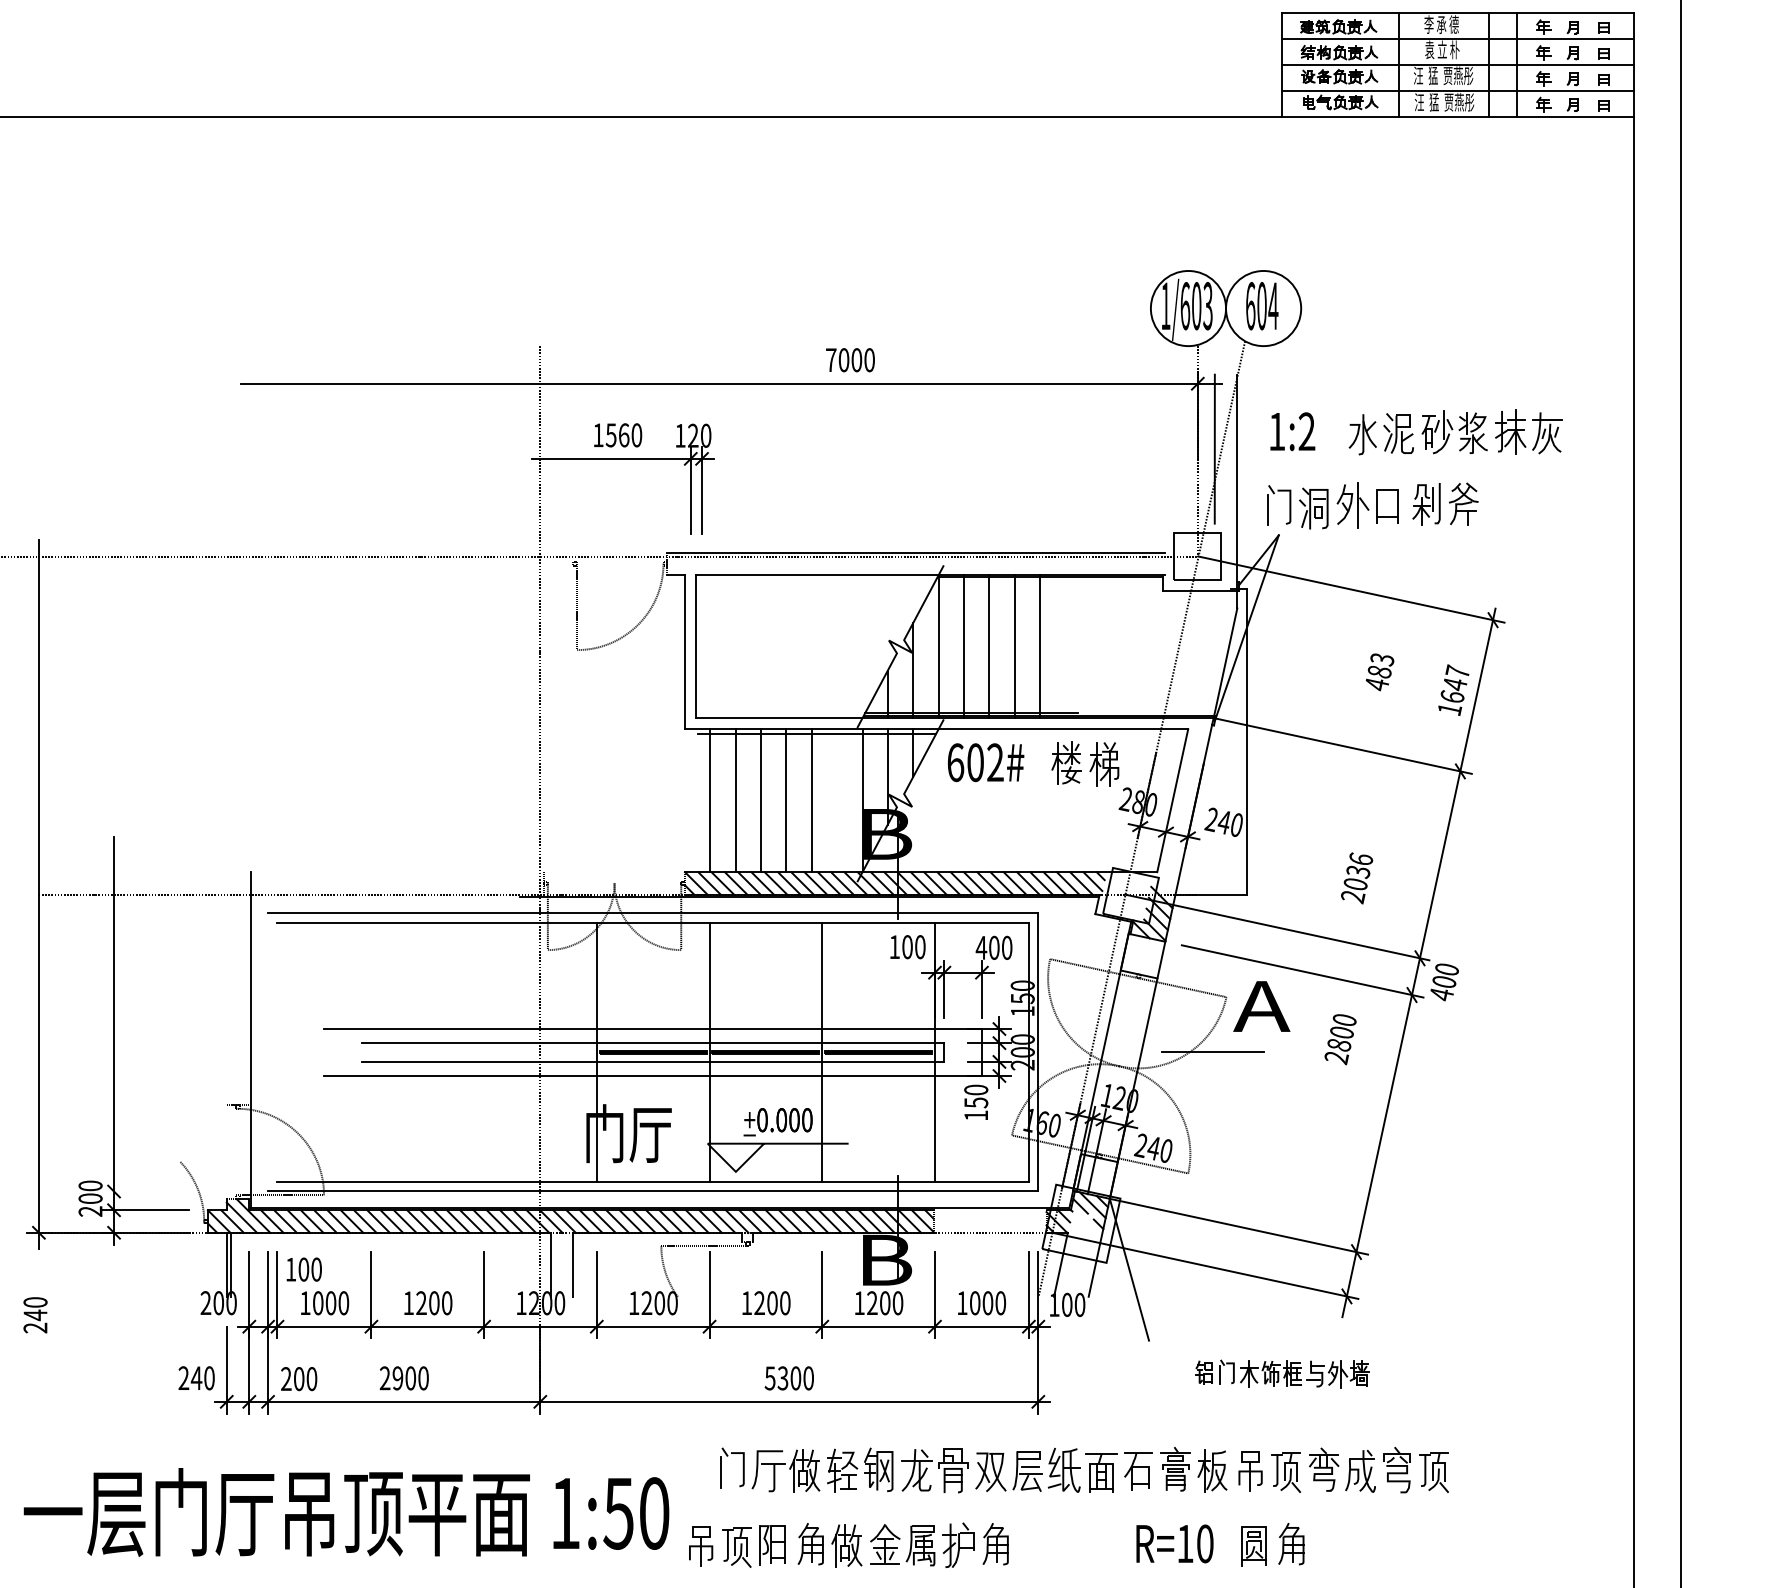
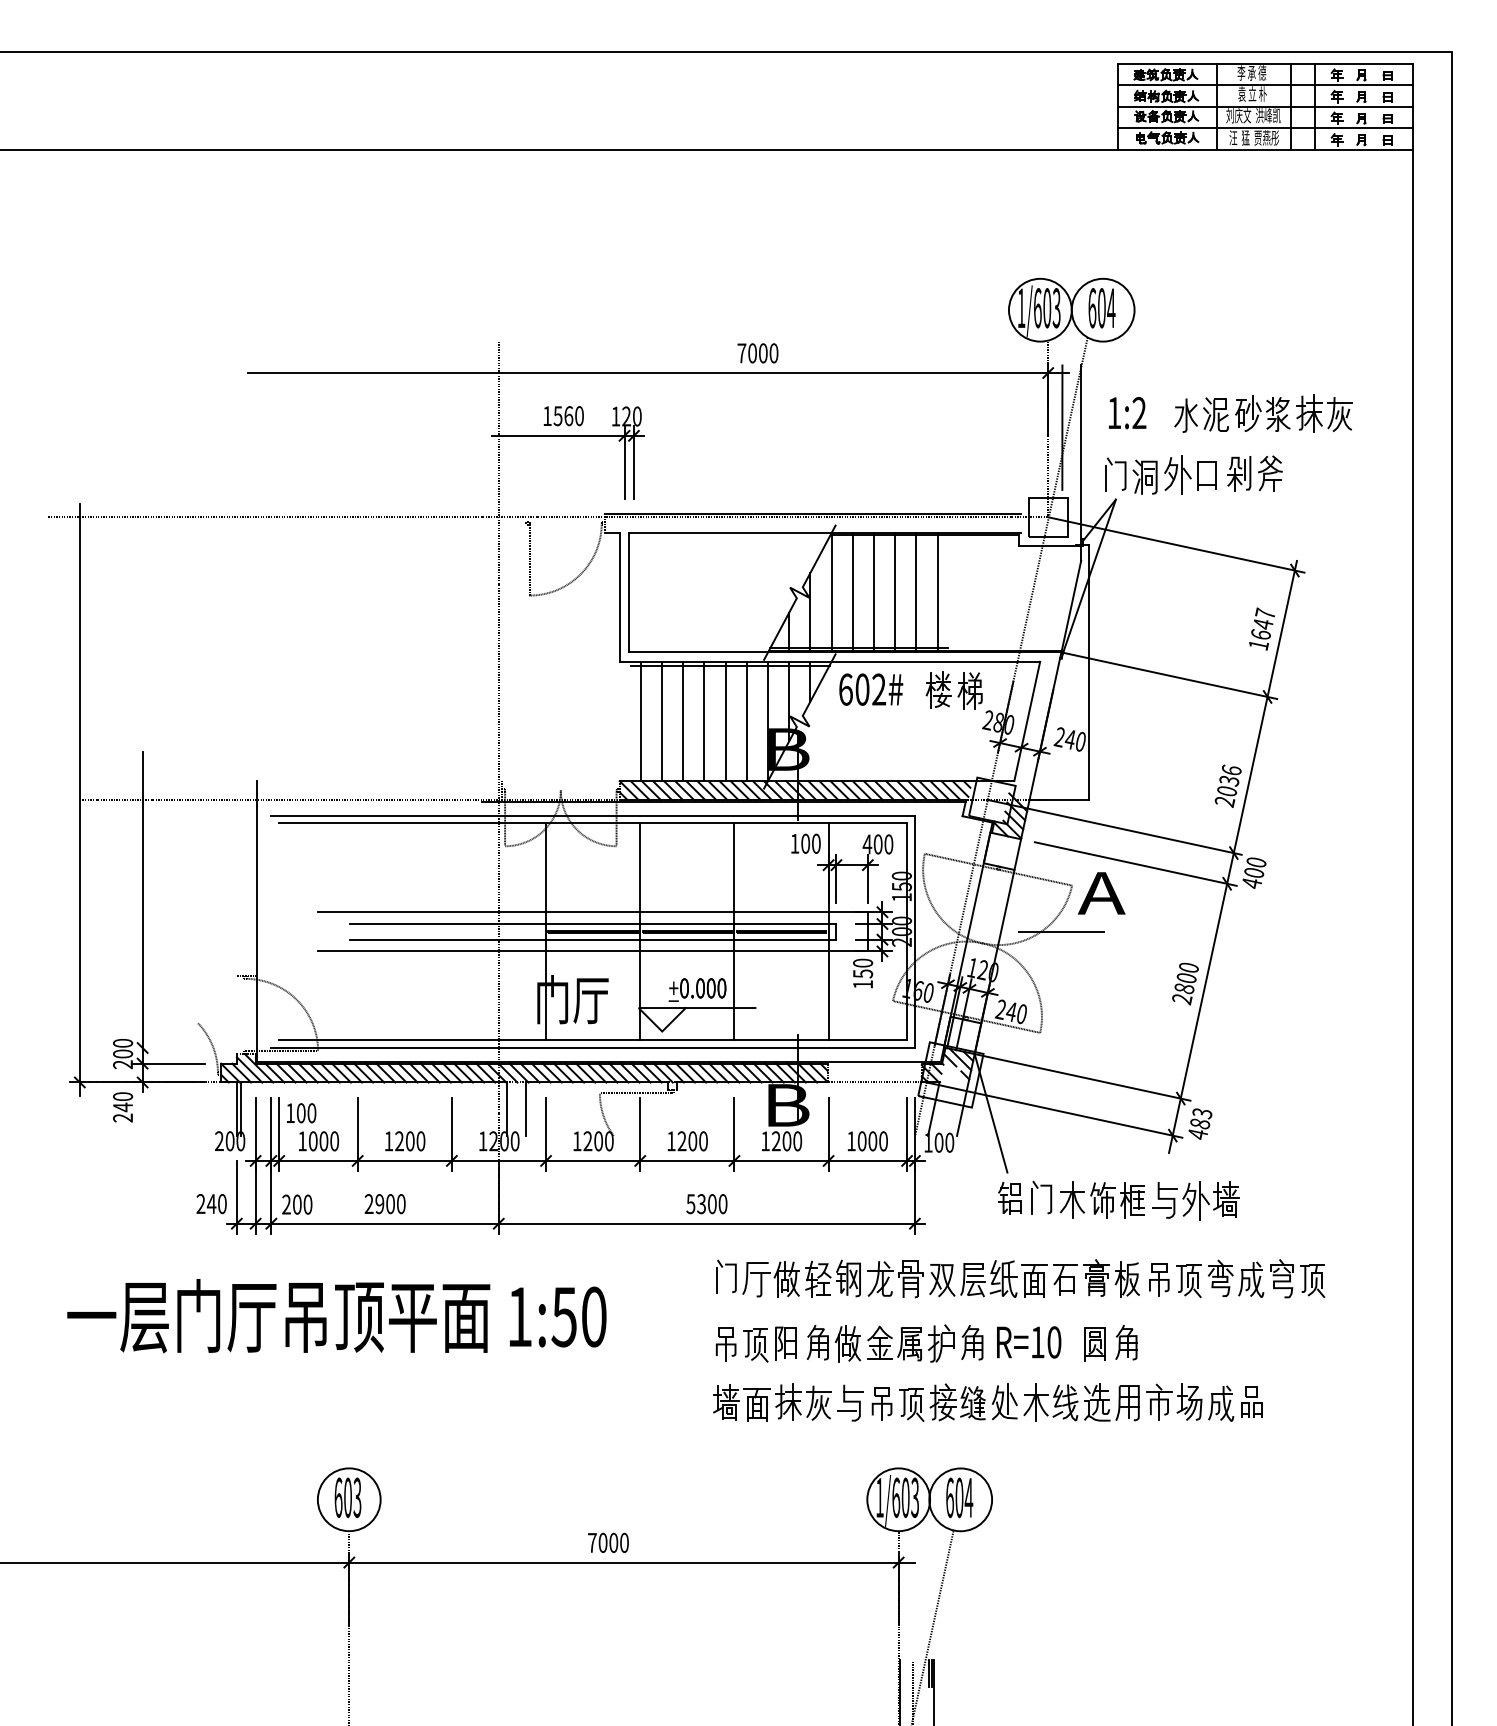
text: (1443, 75) -> (1253, 115), 汪  猛  贾燕彤 -> 刘庆文  洪峰凯
line: (1065, 646) -> (937, 592), added
text: (1380, 671) -> (1200, 1123), moved
line: (836, 800) -> (746, 721), added
text: (1356, 877) -> (1227, 785), moved
text: (1340, 1038) -> (1185, 983), moved
text: (36, 1315) -> (123, 1107), moved
part: (1281, 1374) -> (1118, 1200), size x1.67
part: (1084, 1469) -> (1020, 1278), moved
part: (848, 1545) -> (849, 1343), moved

